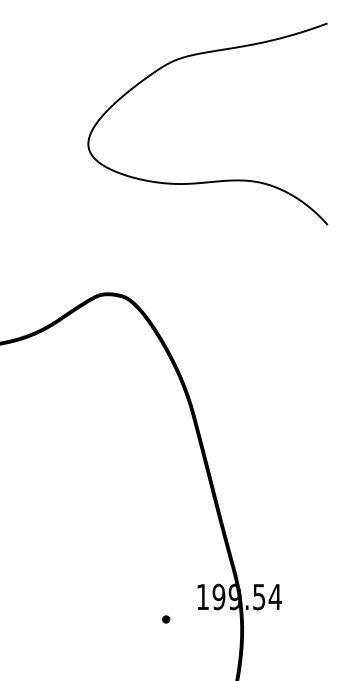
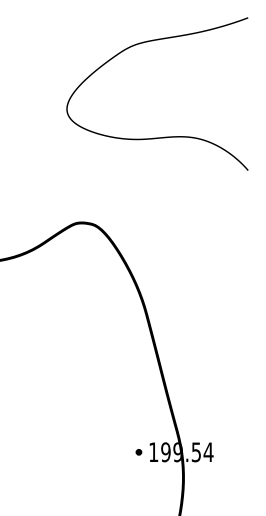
part: (165, 619) -> (138, 452), moved

